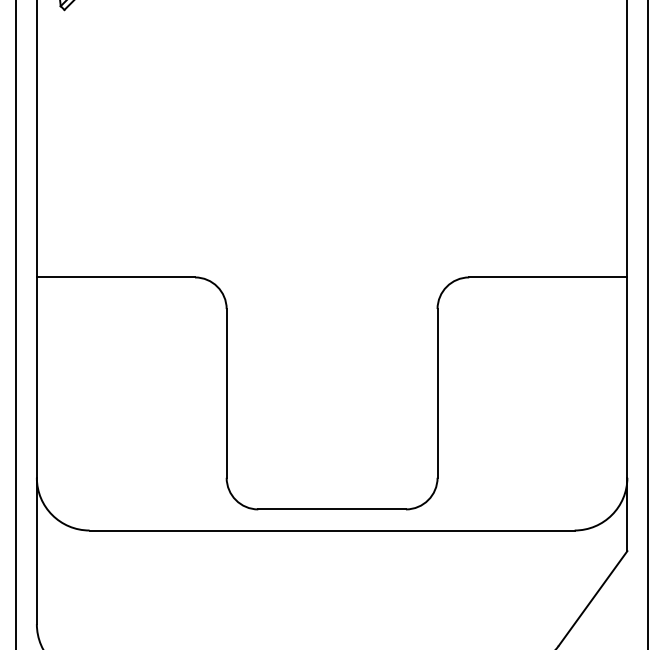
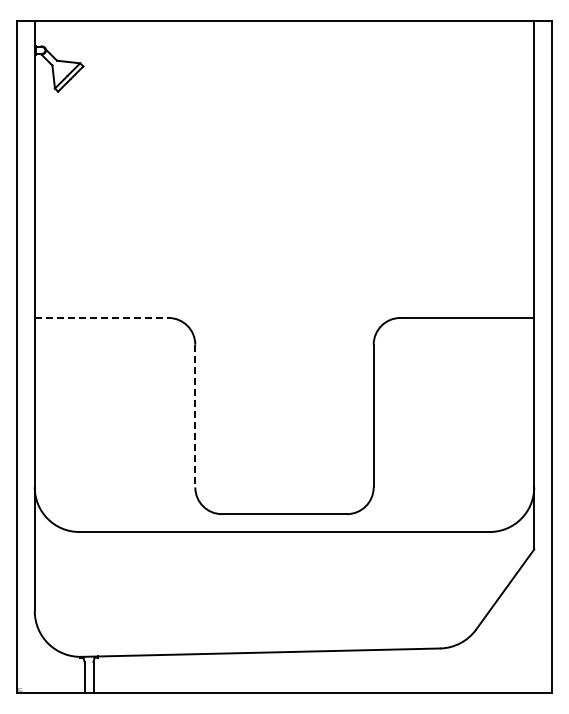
line: (115, 276) -> (101, 317), solid -> dashed
line: (226, 393) -> (195, 416), solid -> dashed

